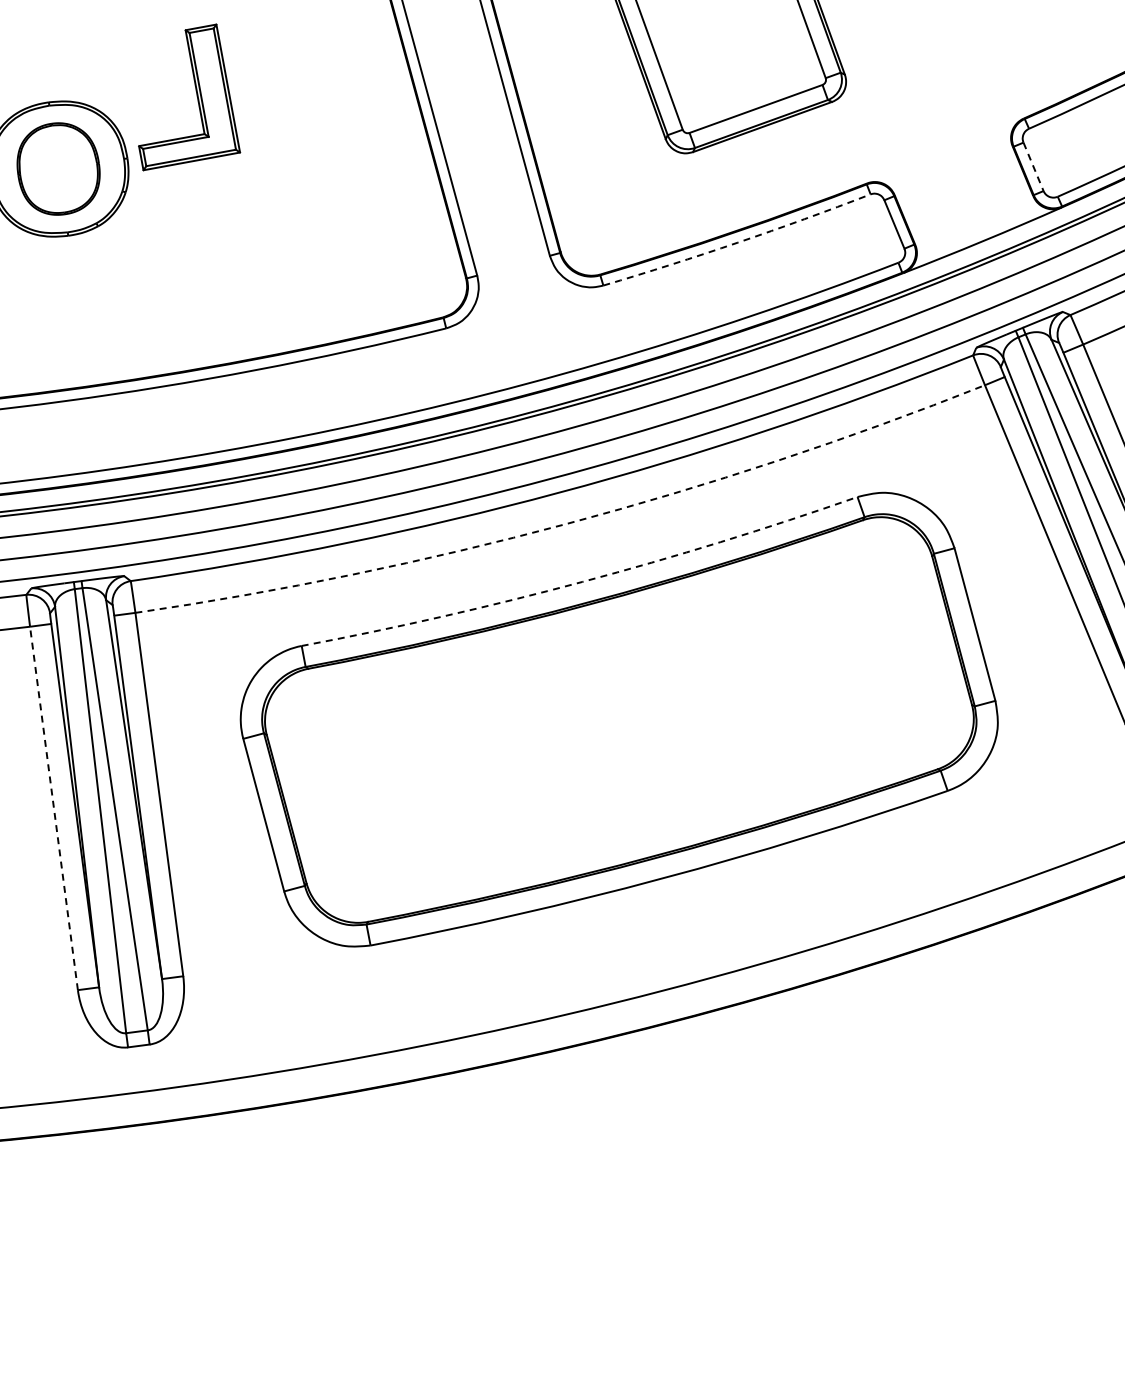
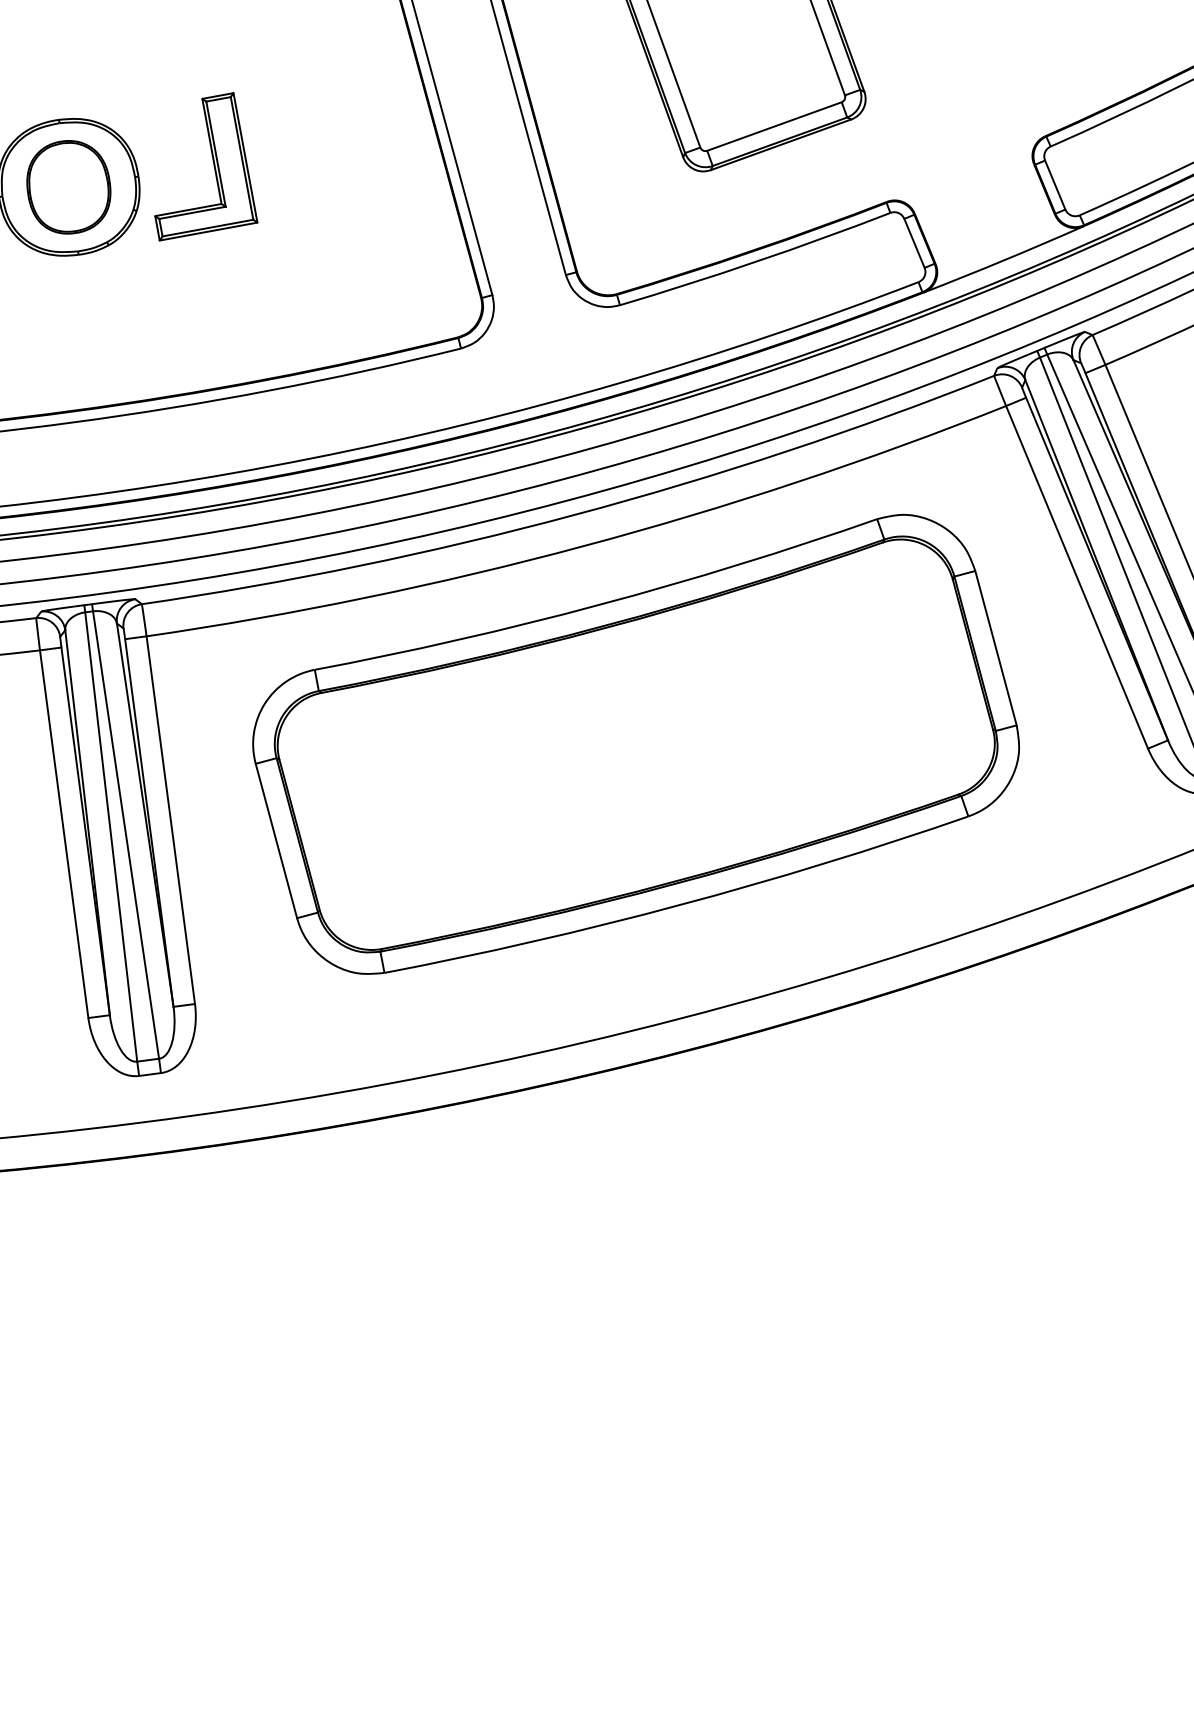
part: (196, 97) -> (213, 166), moved
line: (1033, 167) -> (1055, 185), dashed -> solid
arc: (738, 242) -> (756, 261), dashed -> solid
arc: (567, 524) -> (583, 546), dashed -> solid
arc: (582, 582) -> (598, 605), dashed -> solid
line: (54, 807) -> (64, 833), dashed -> solid

